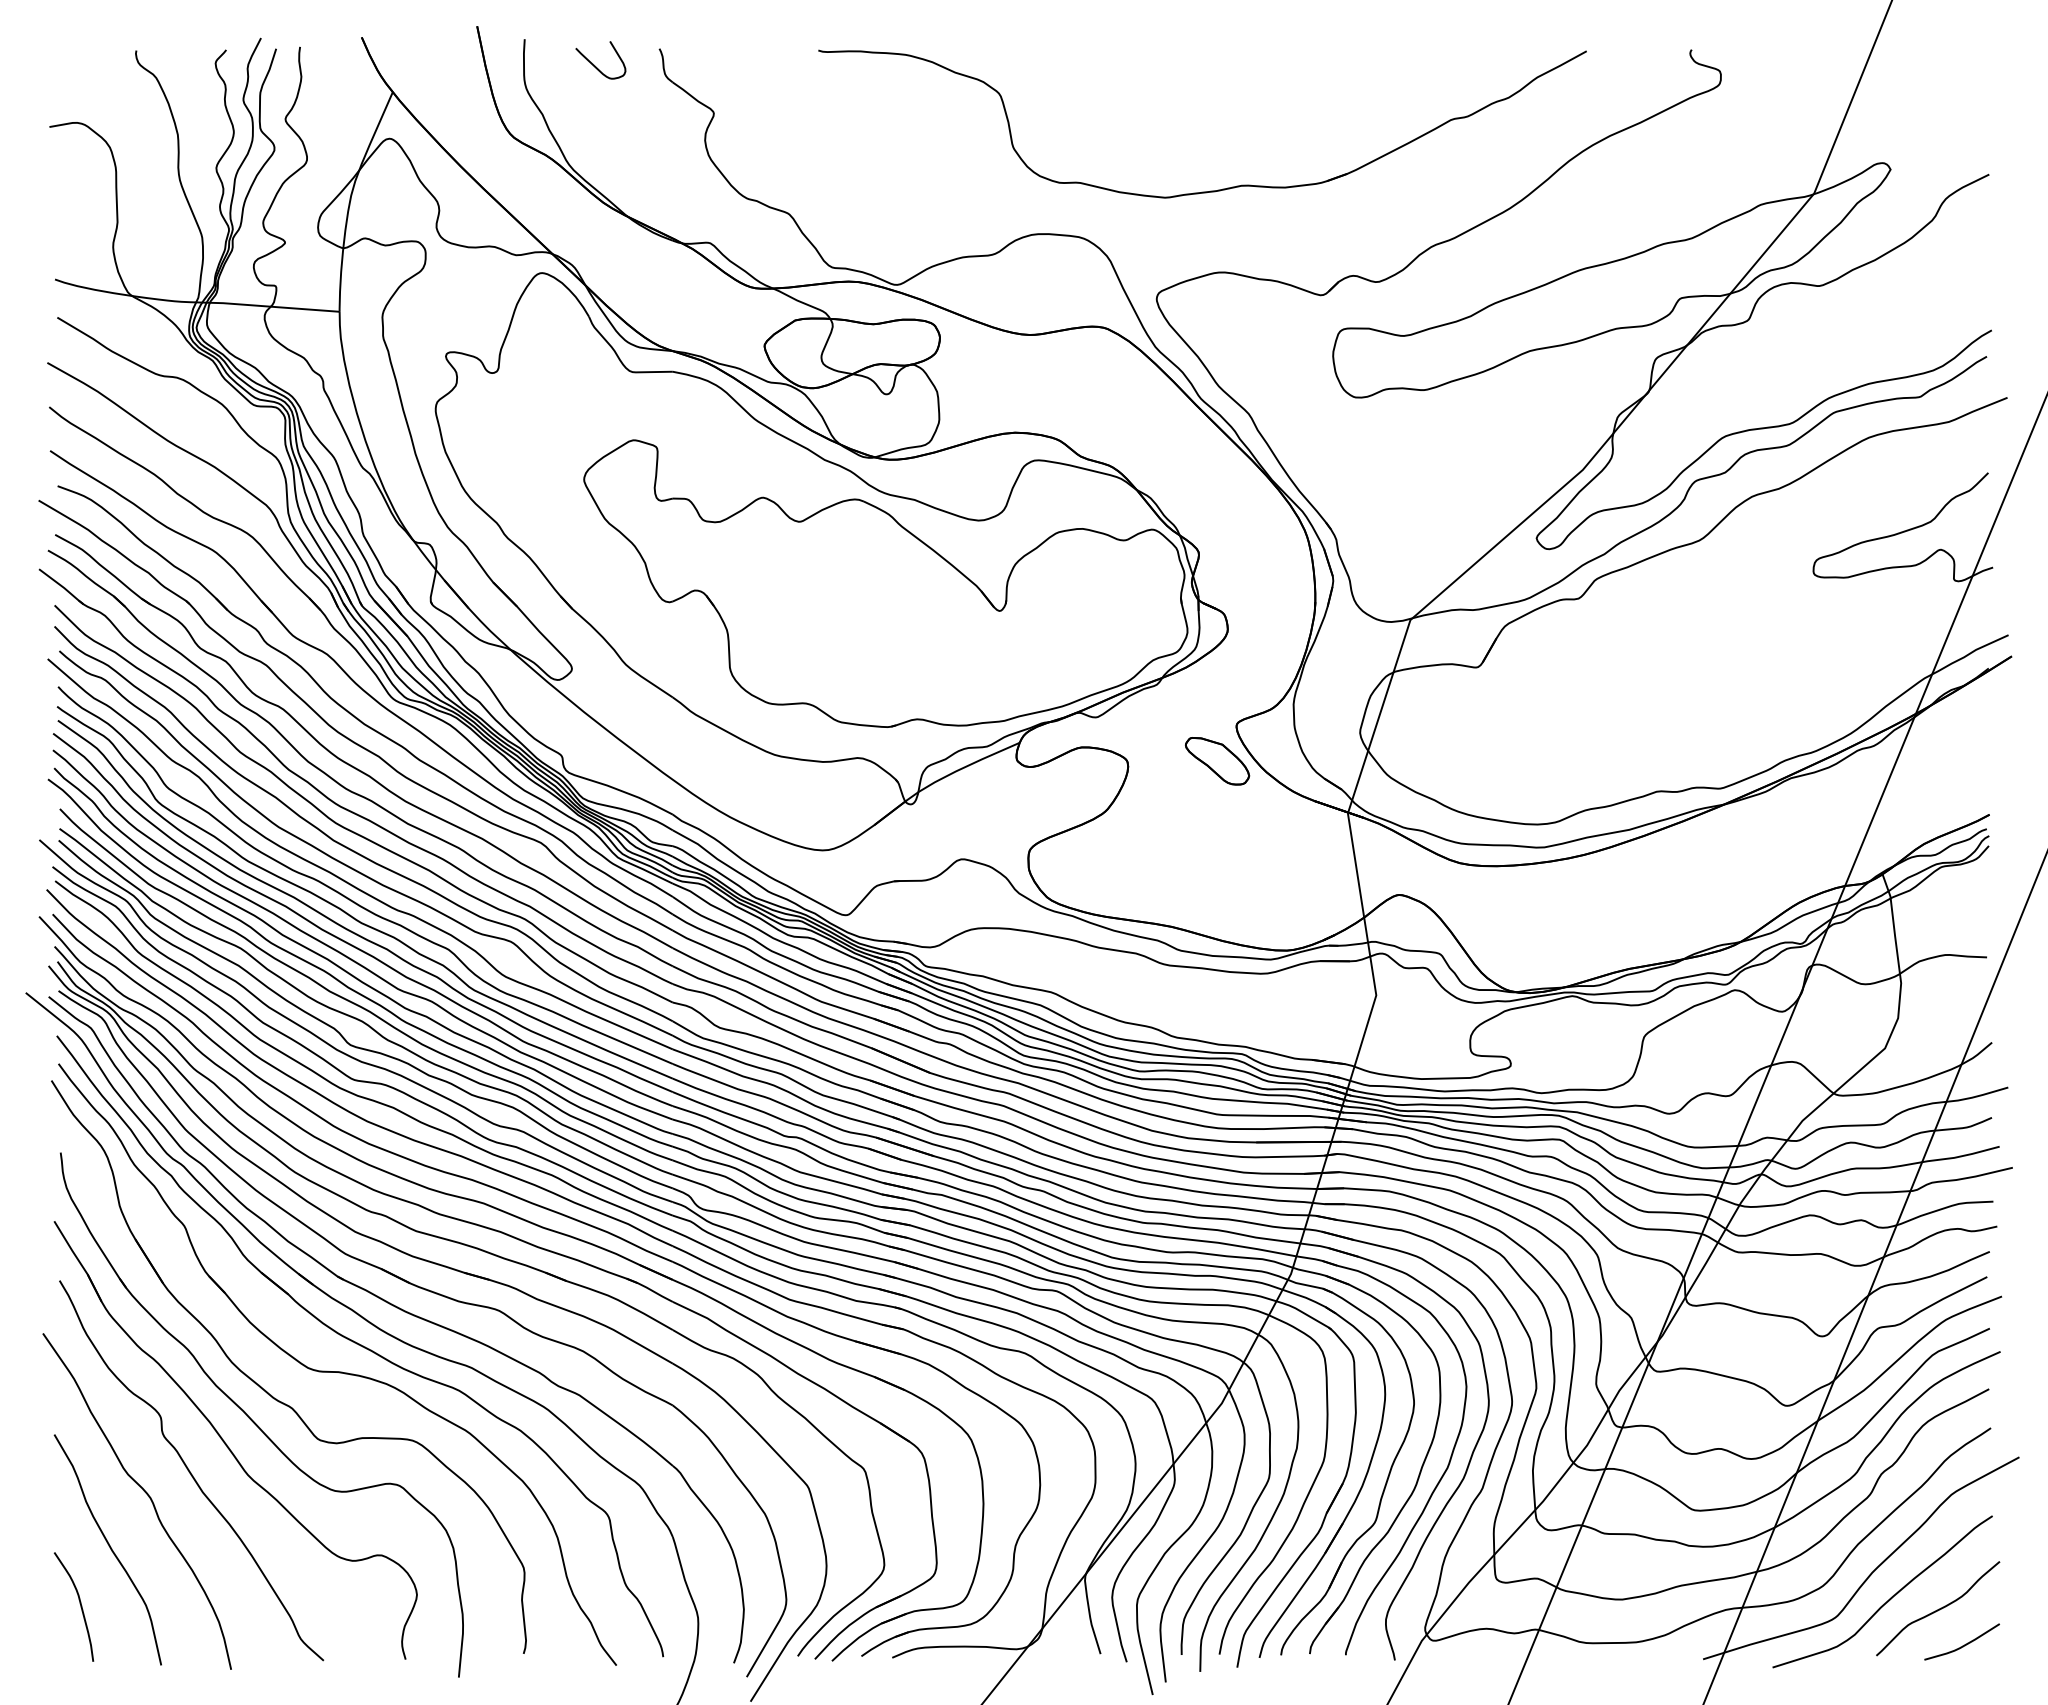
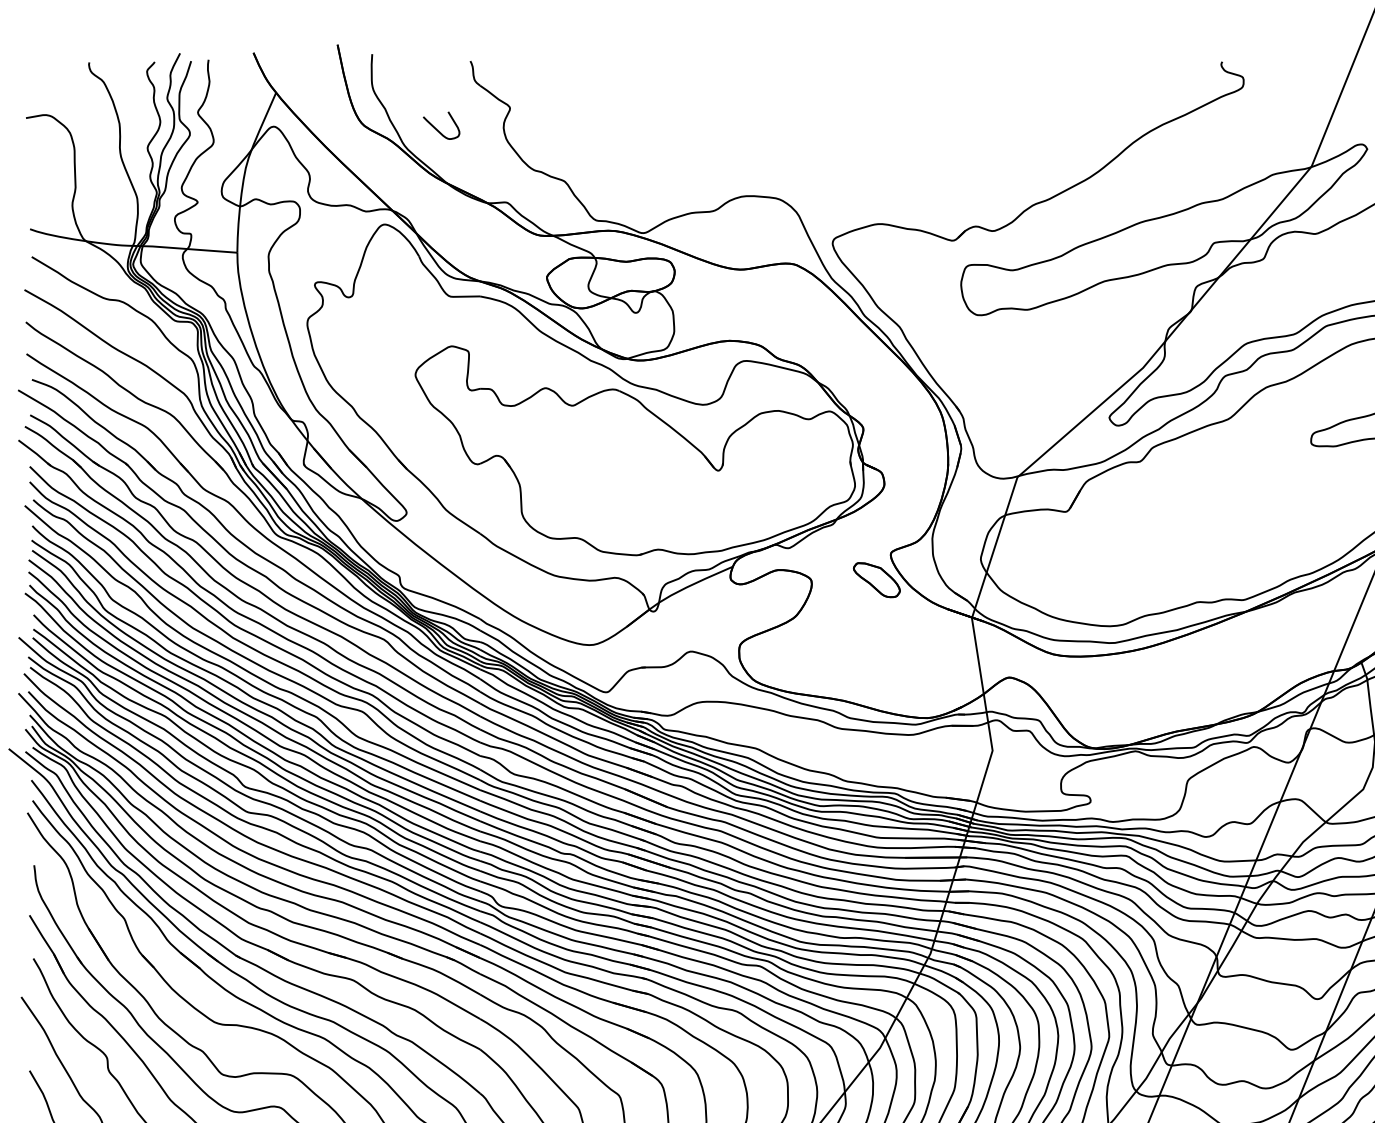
curve: (595, 65) -> (437, 129), moved
part: (1210, 190) -> (871, 164), removed

